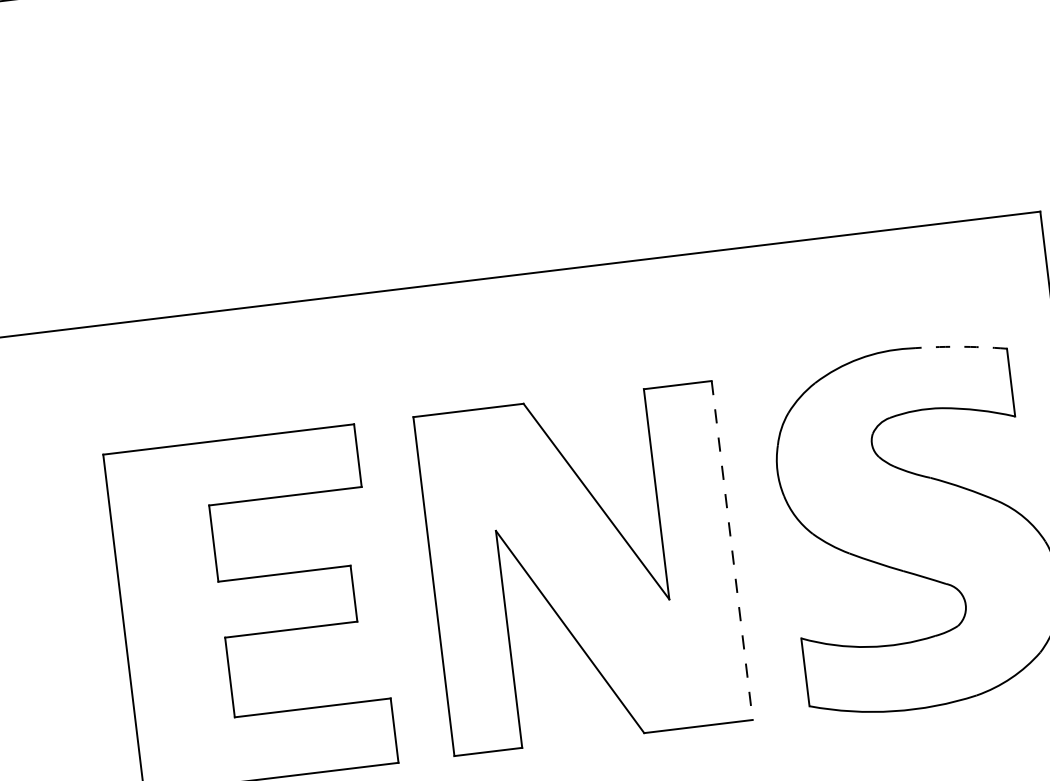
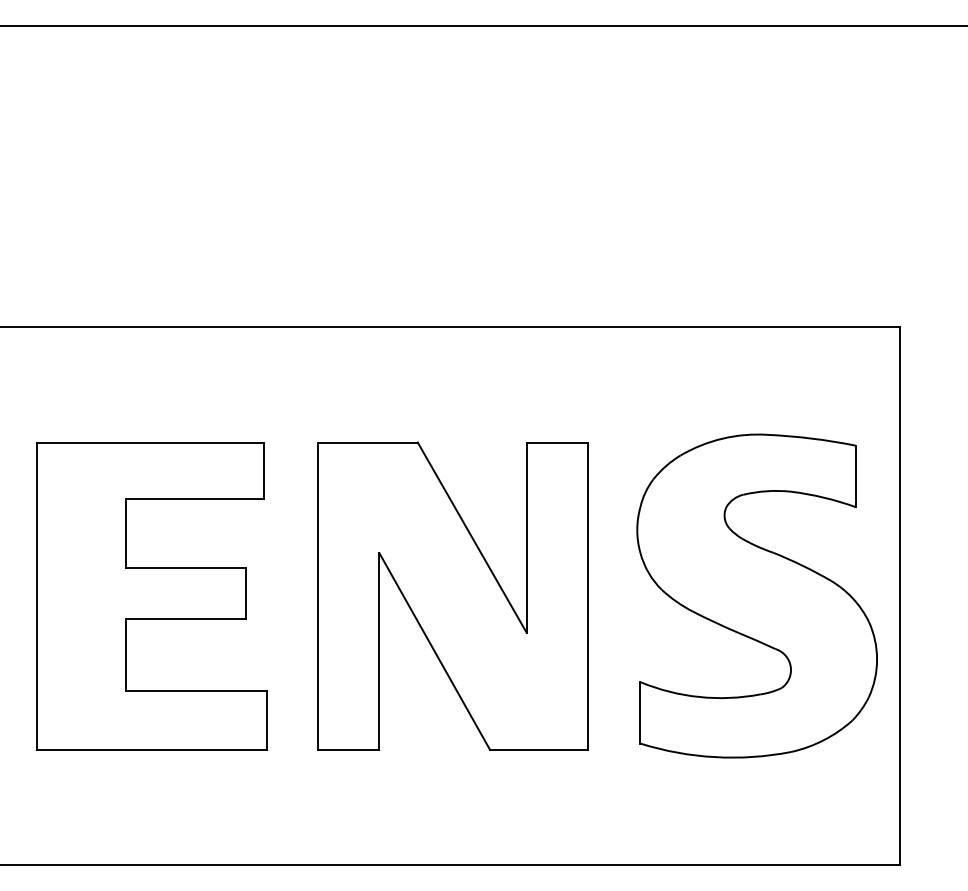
arc: (957, 346) -> (811, 438), dashed -> solid
line: (732, 550) -> (588, 596), dashed -> solid

